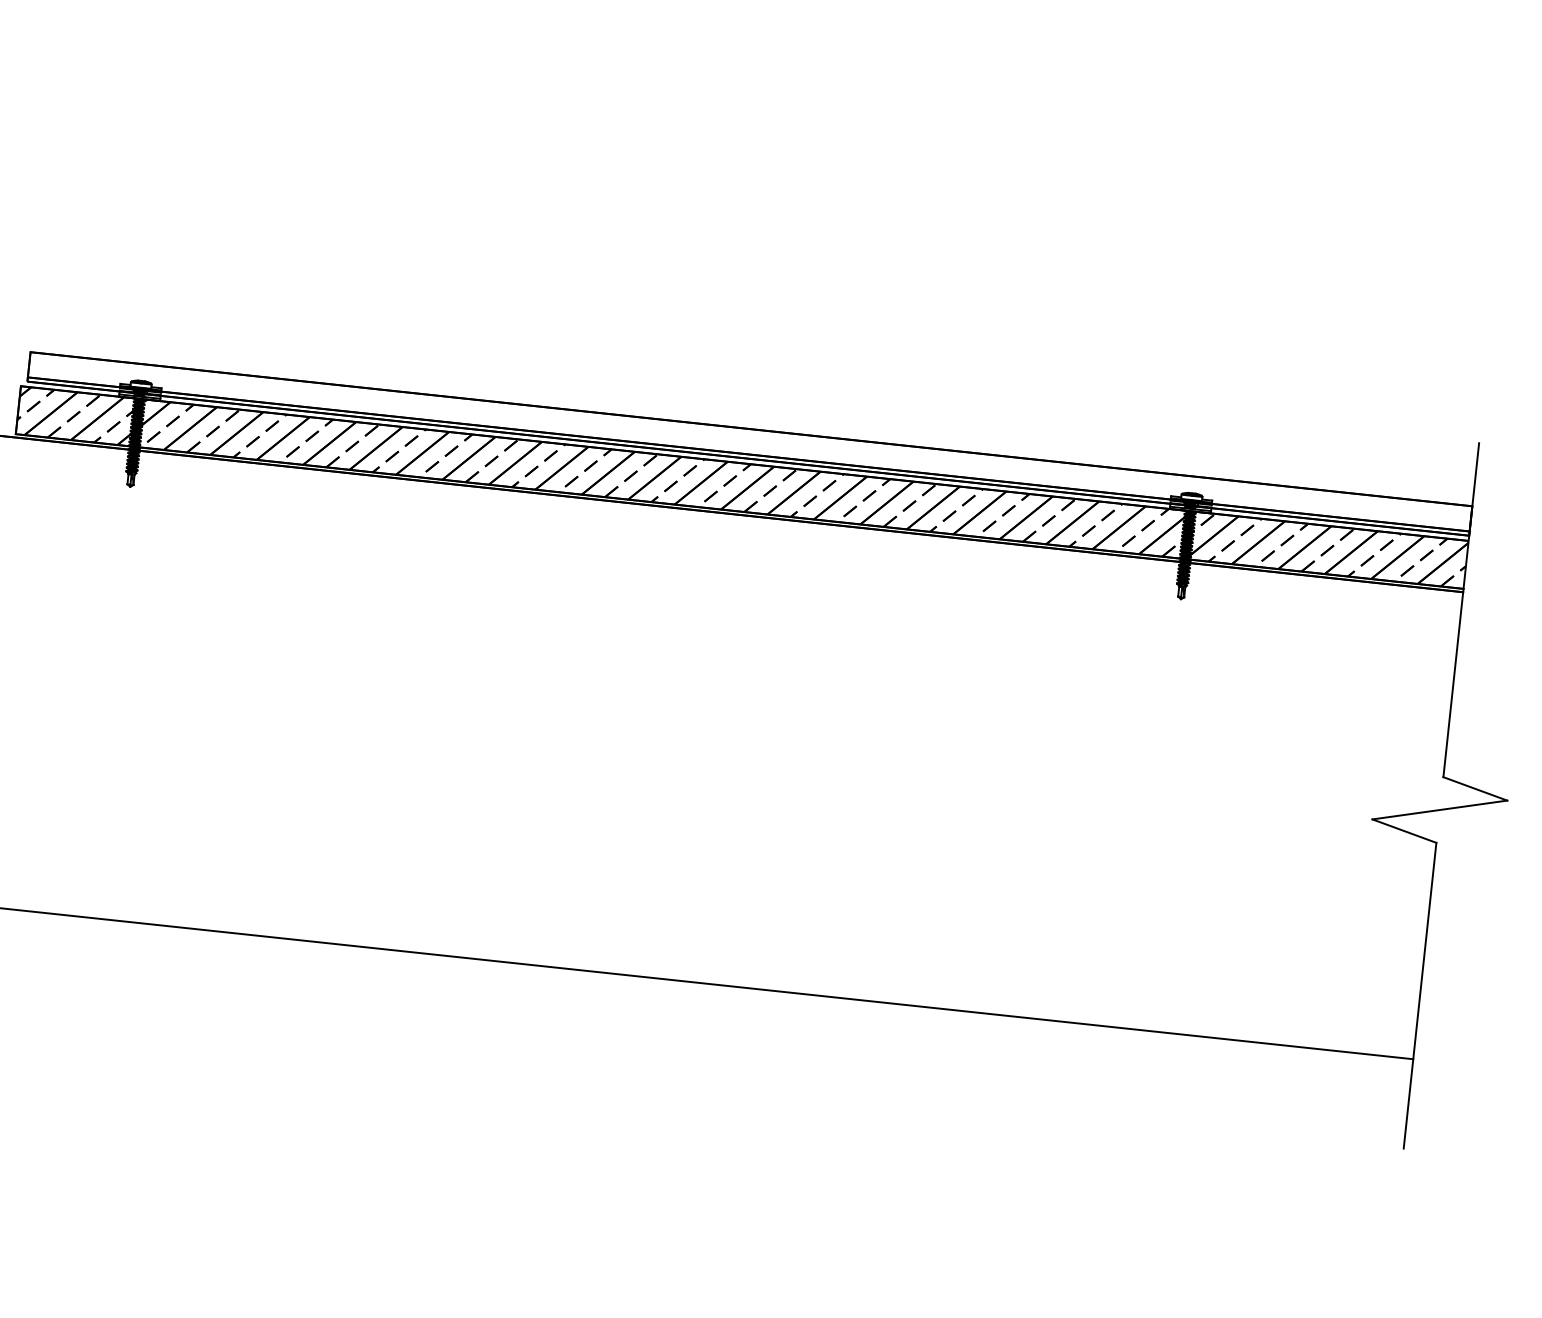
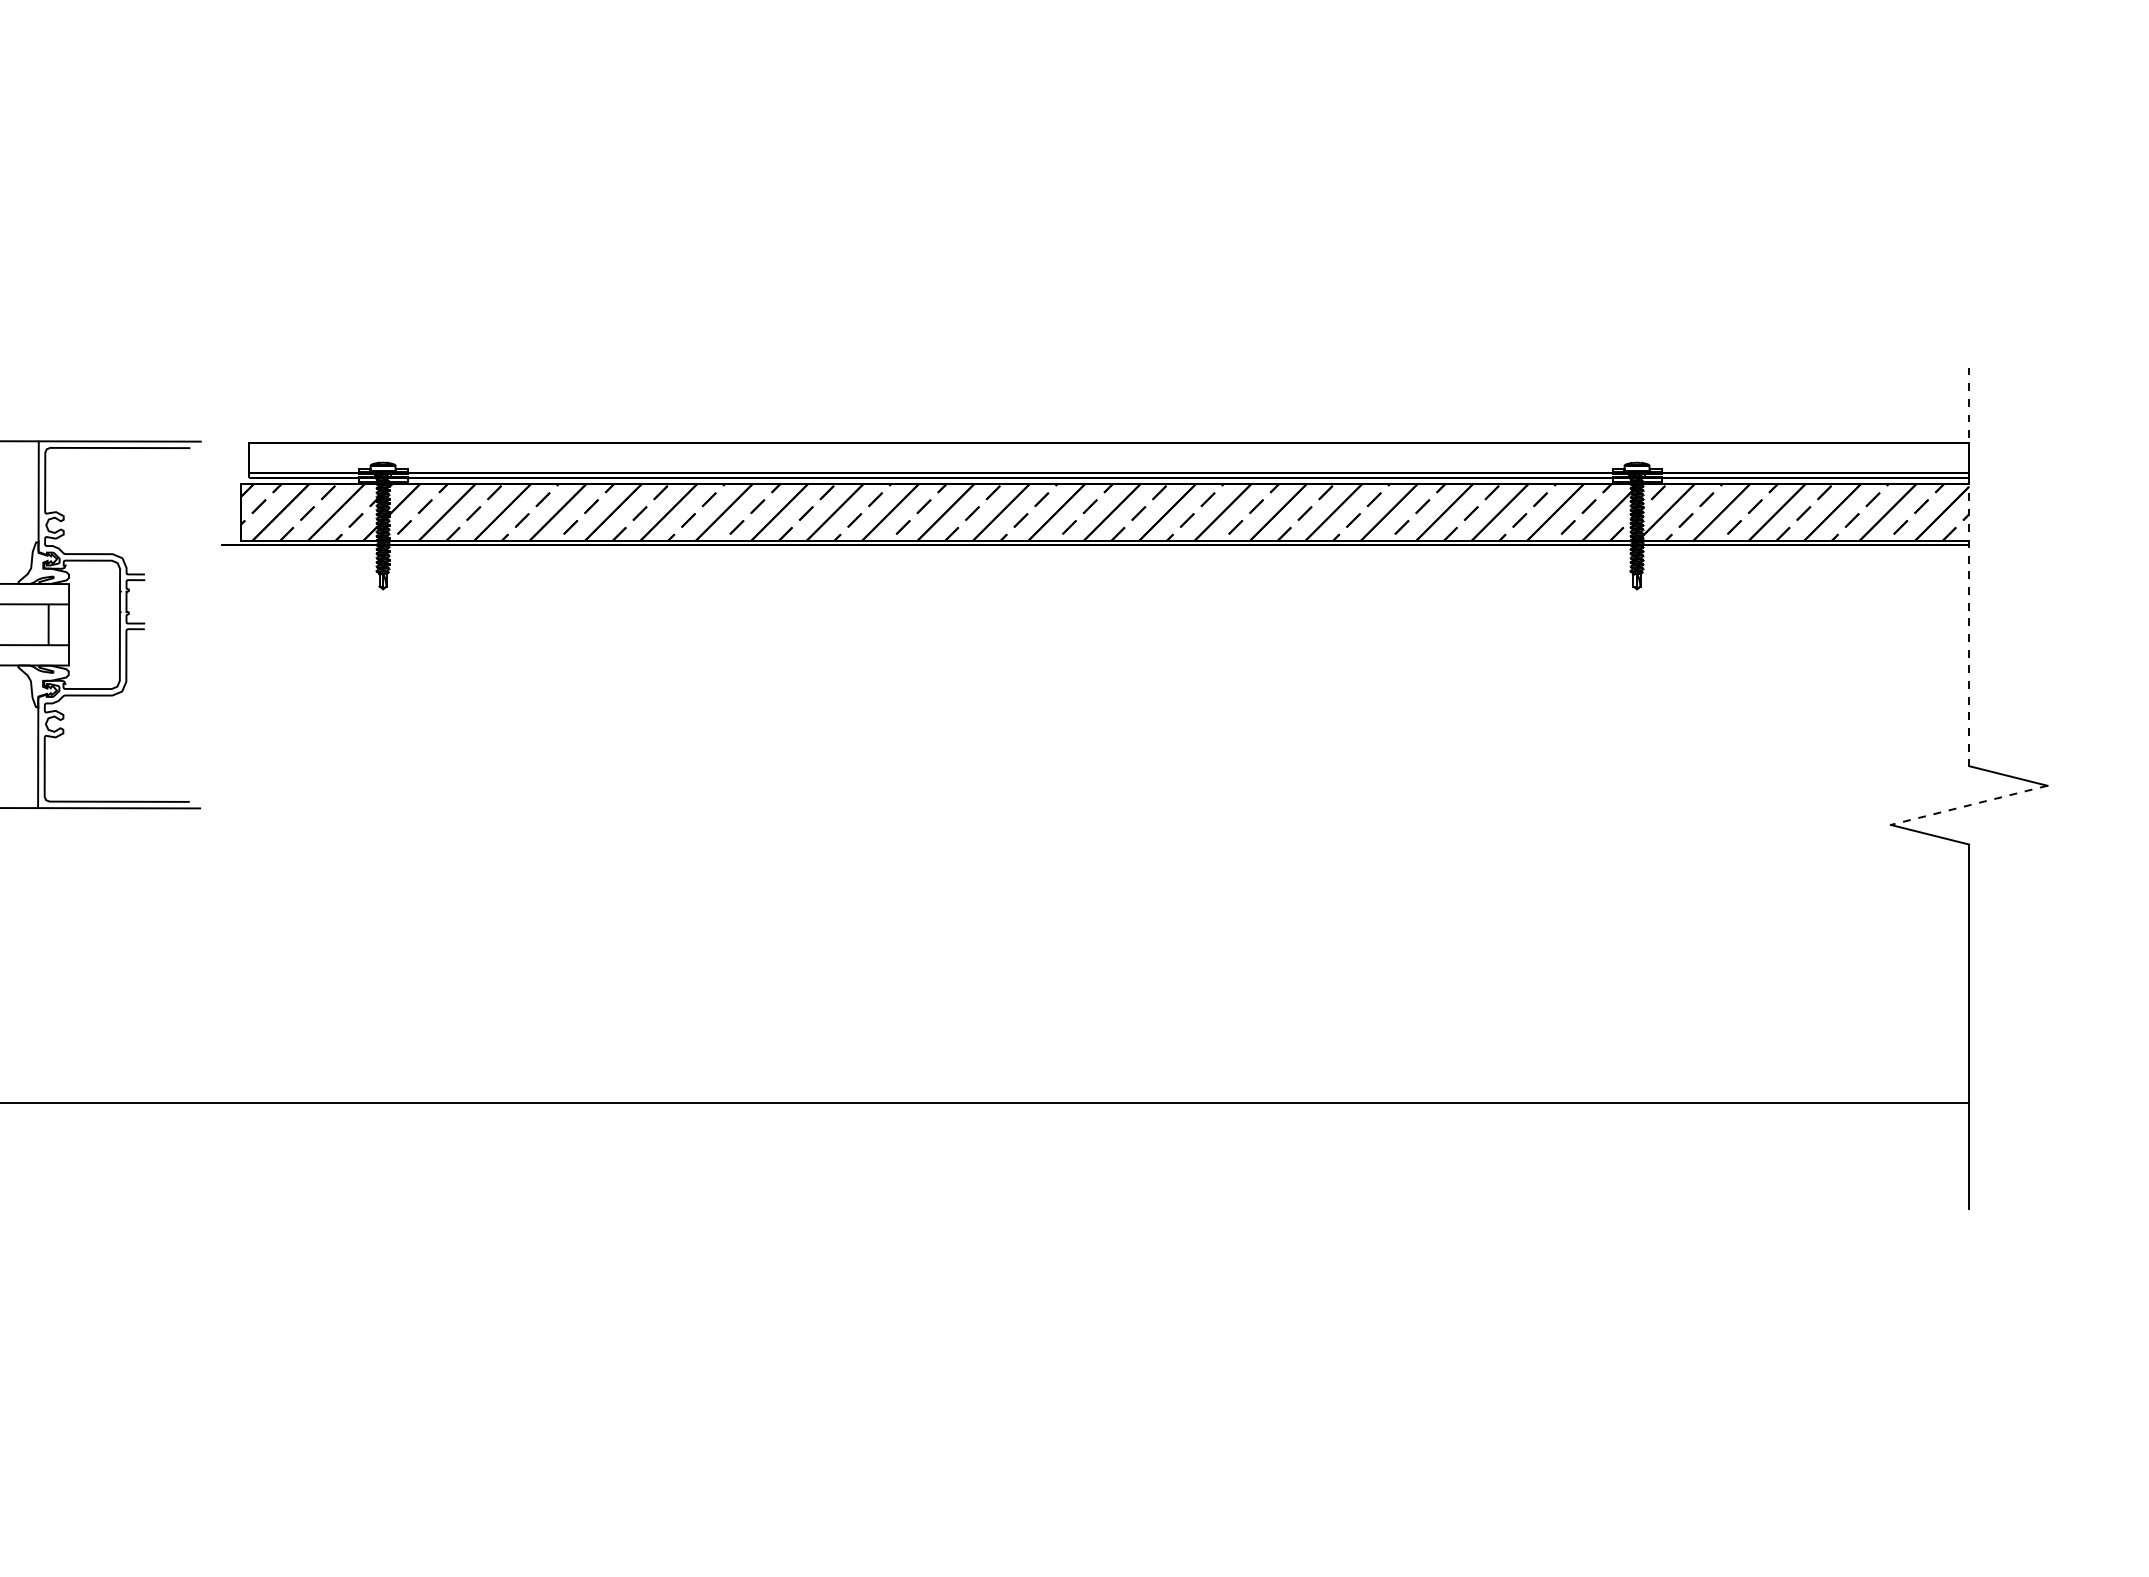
line: (1461, 610) -> (1969, 567), solid -> dashed
line: (1440, 810) -> (1969, 805), solid -> dashed

